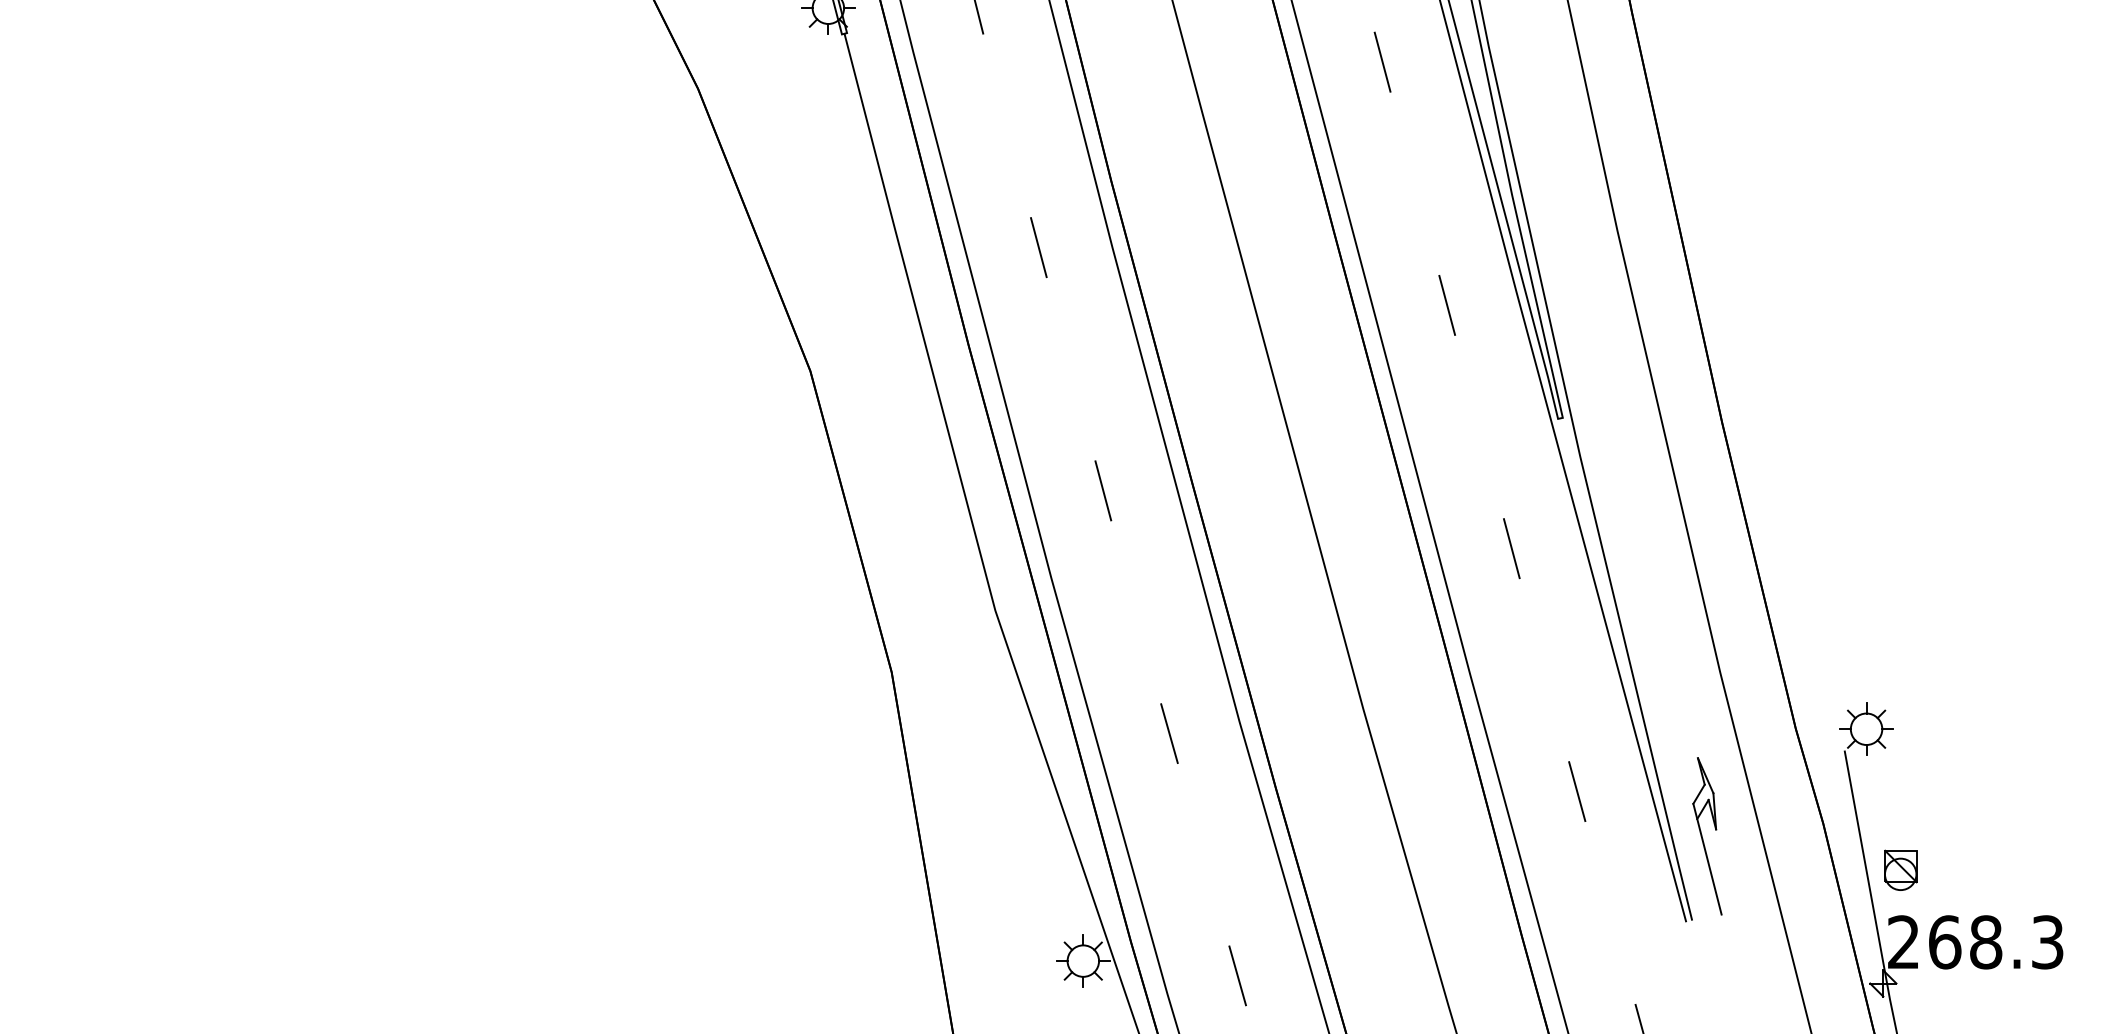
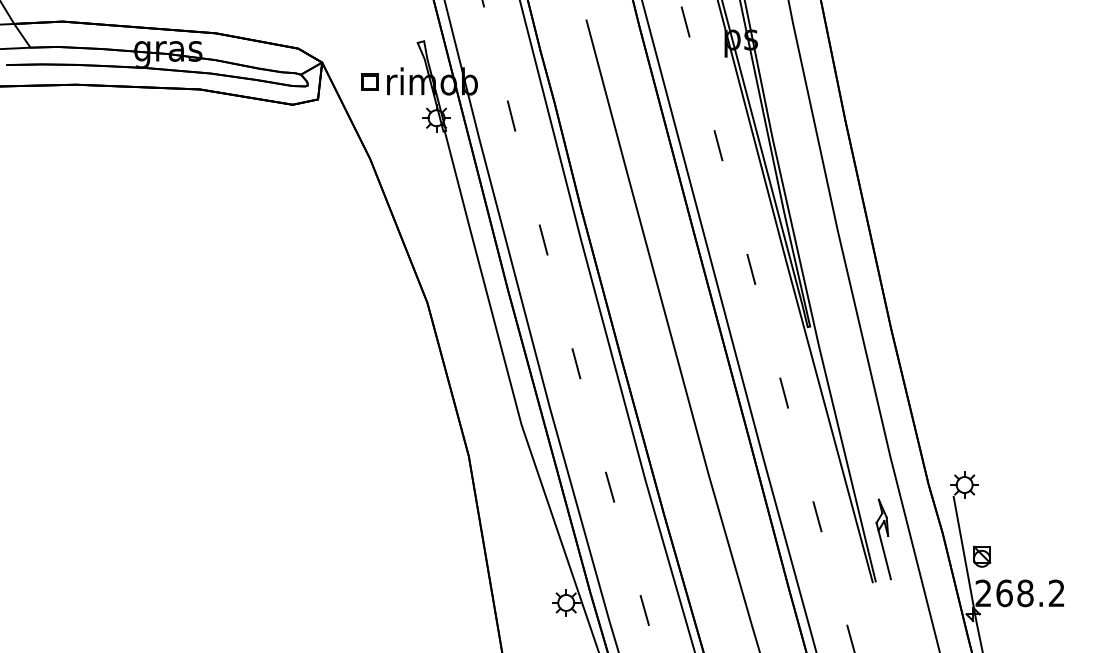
text: (2047, 942) -> (1056, 593), 268.3 -> 268.2

